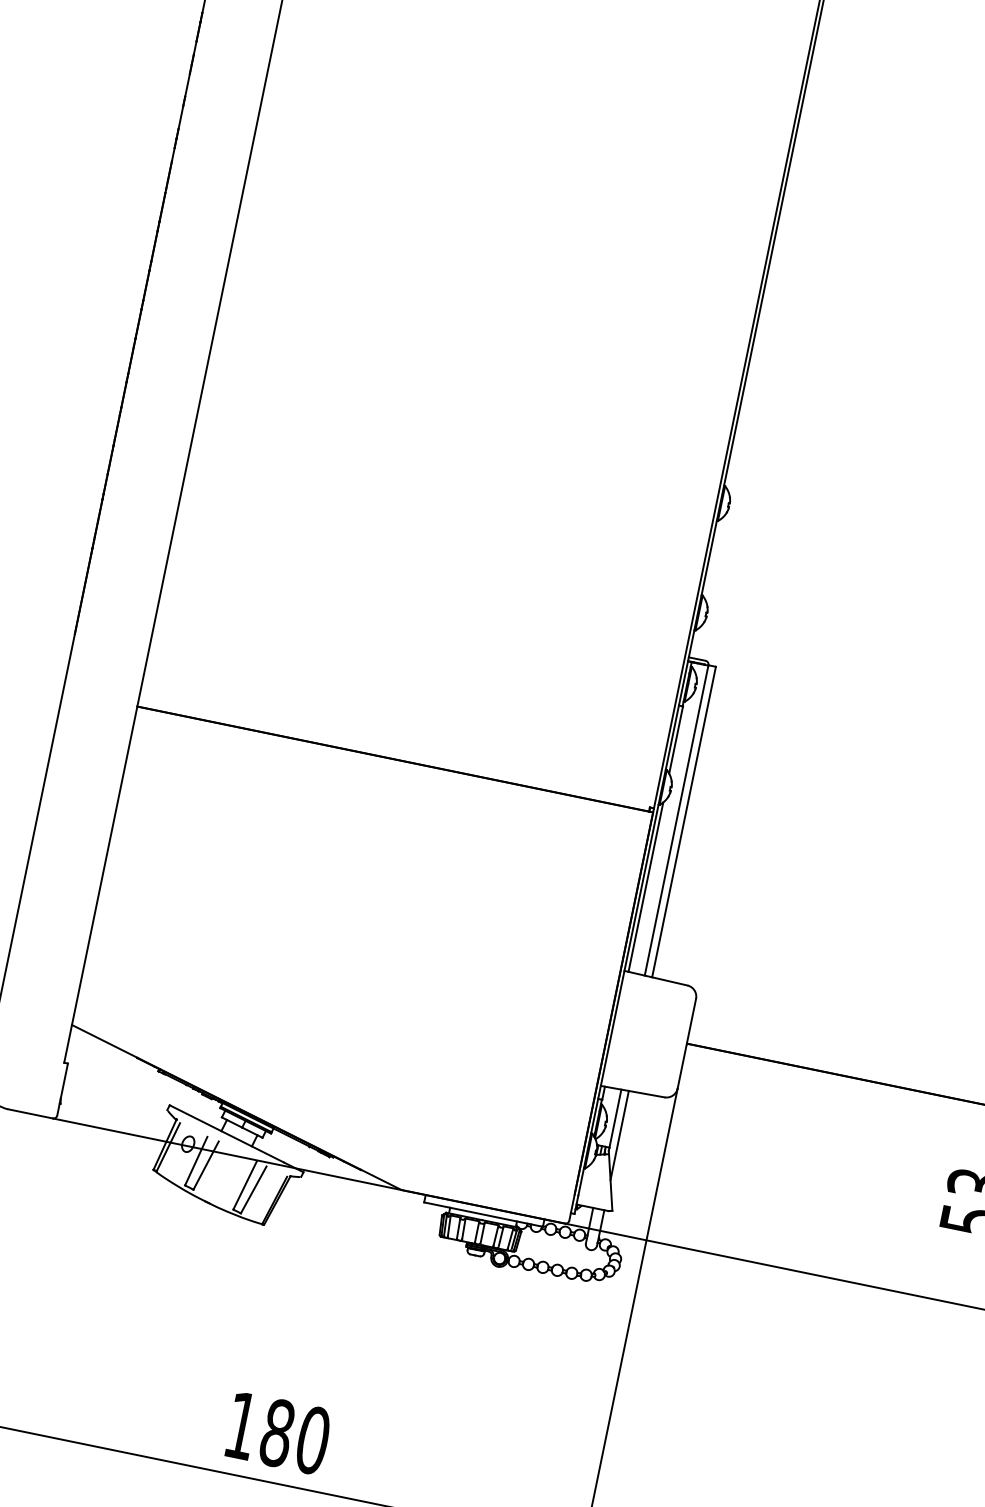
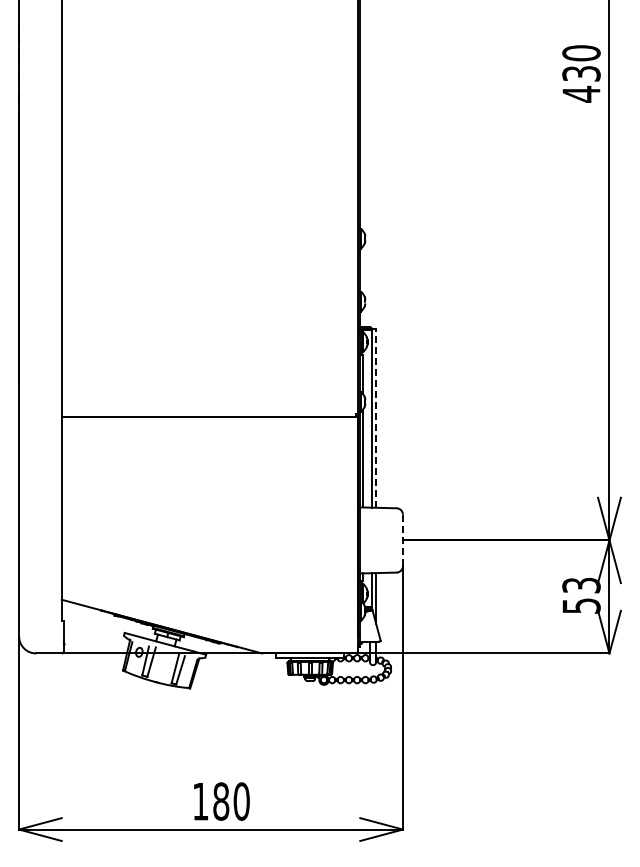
line: (684, 822) -> (376, 418), solid -> dashed
line: (686, 1043) -> (402, 540), solid -> dashed

